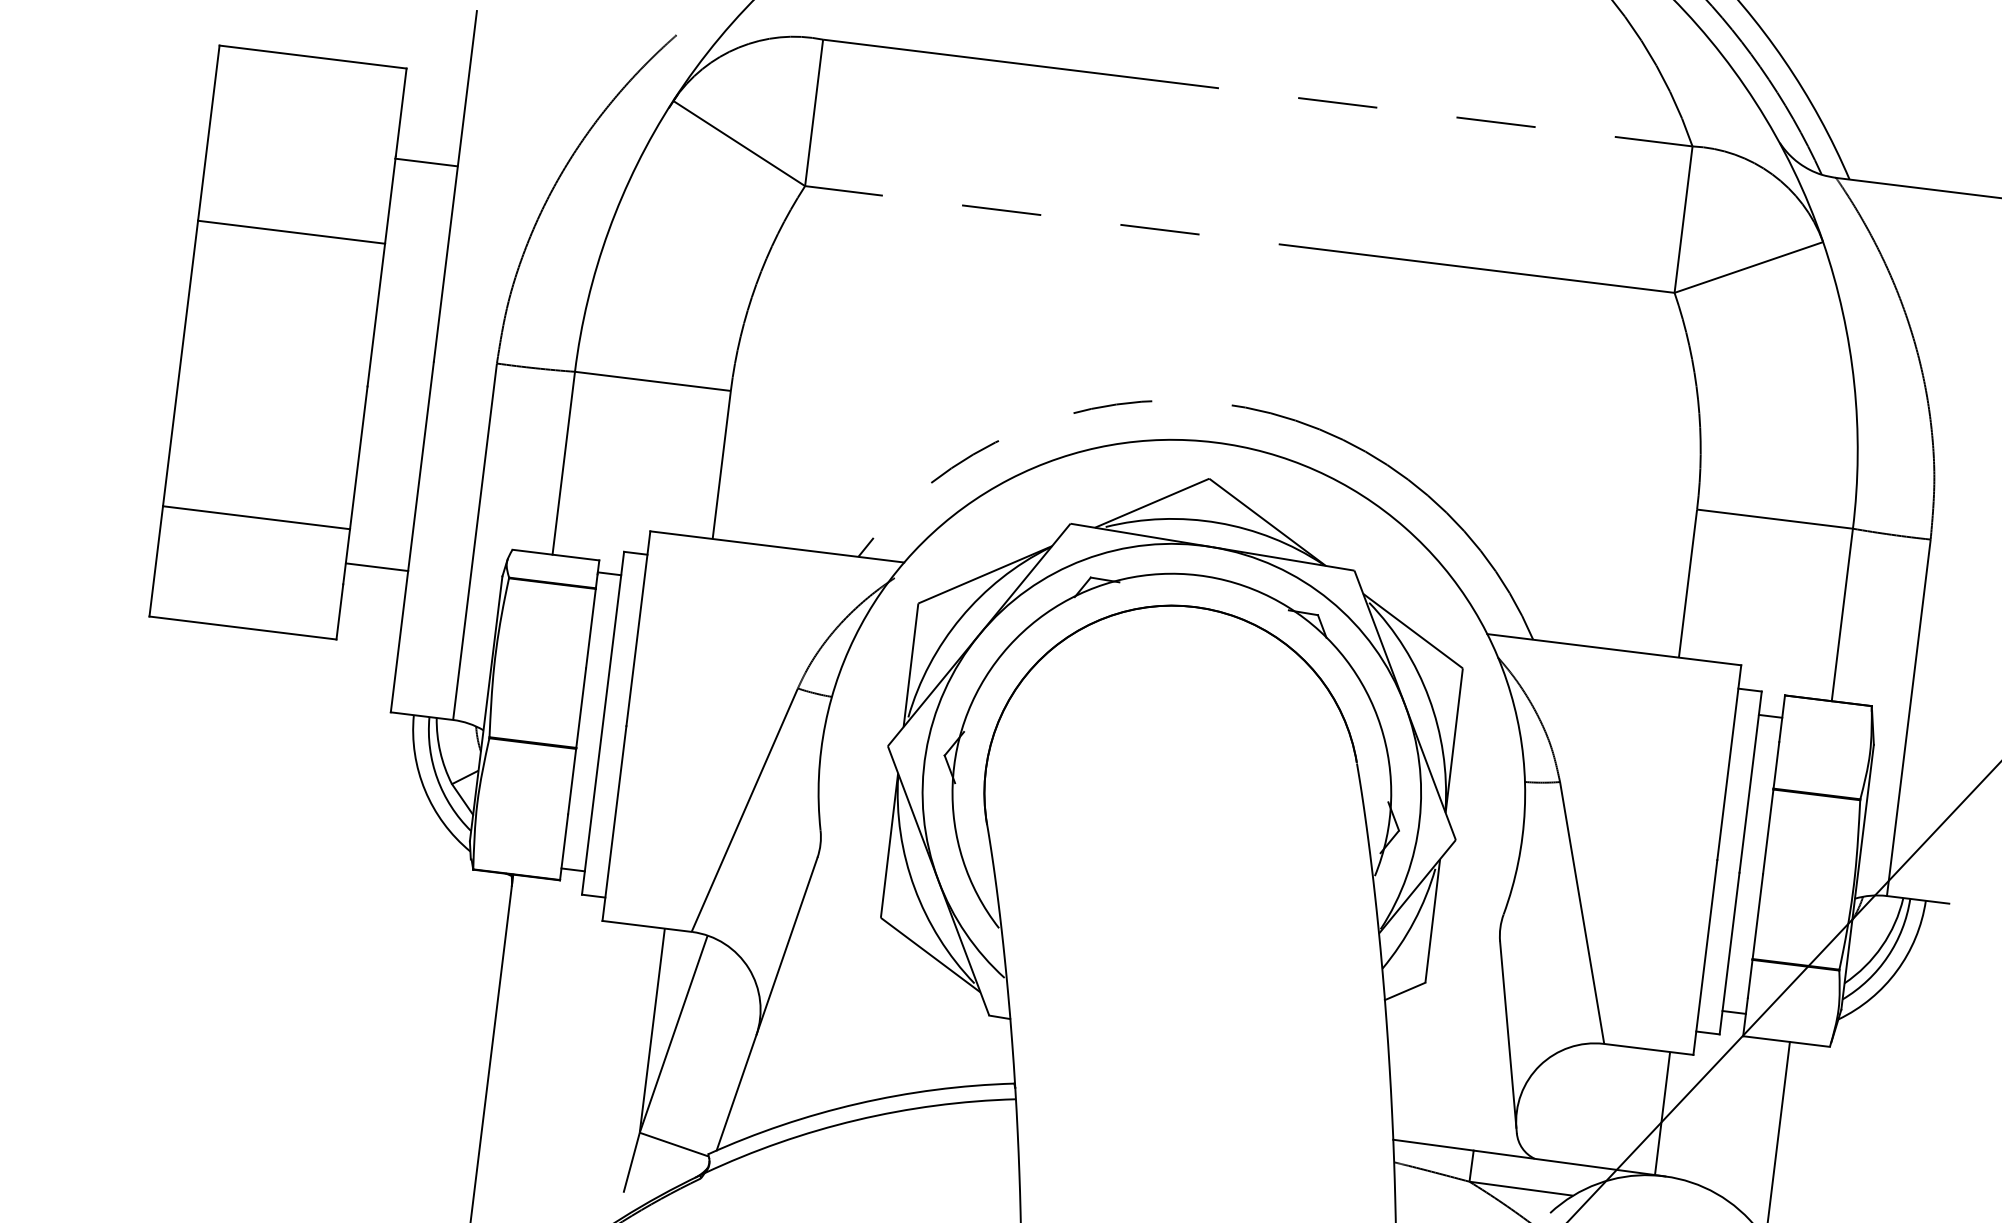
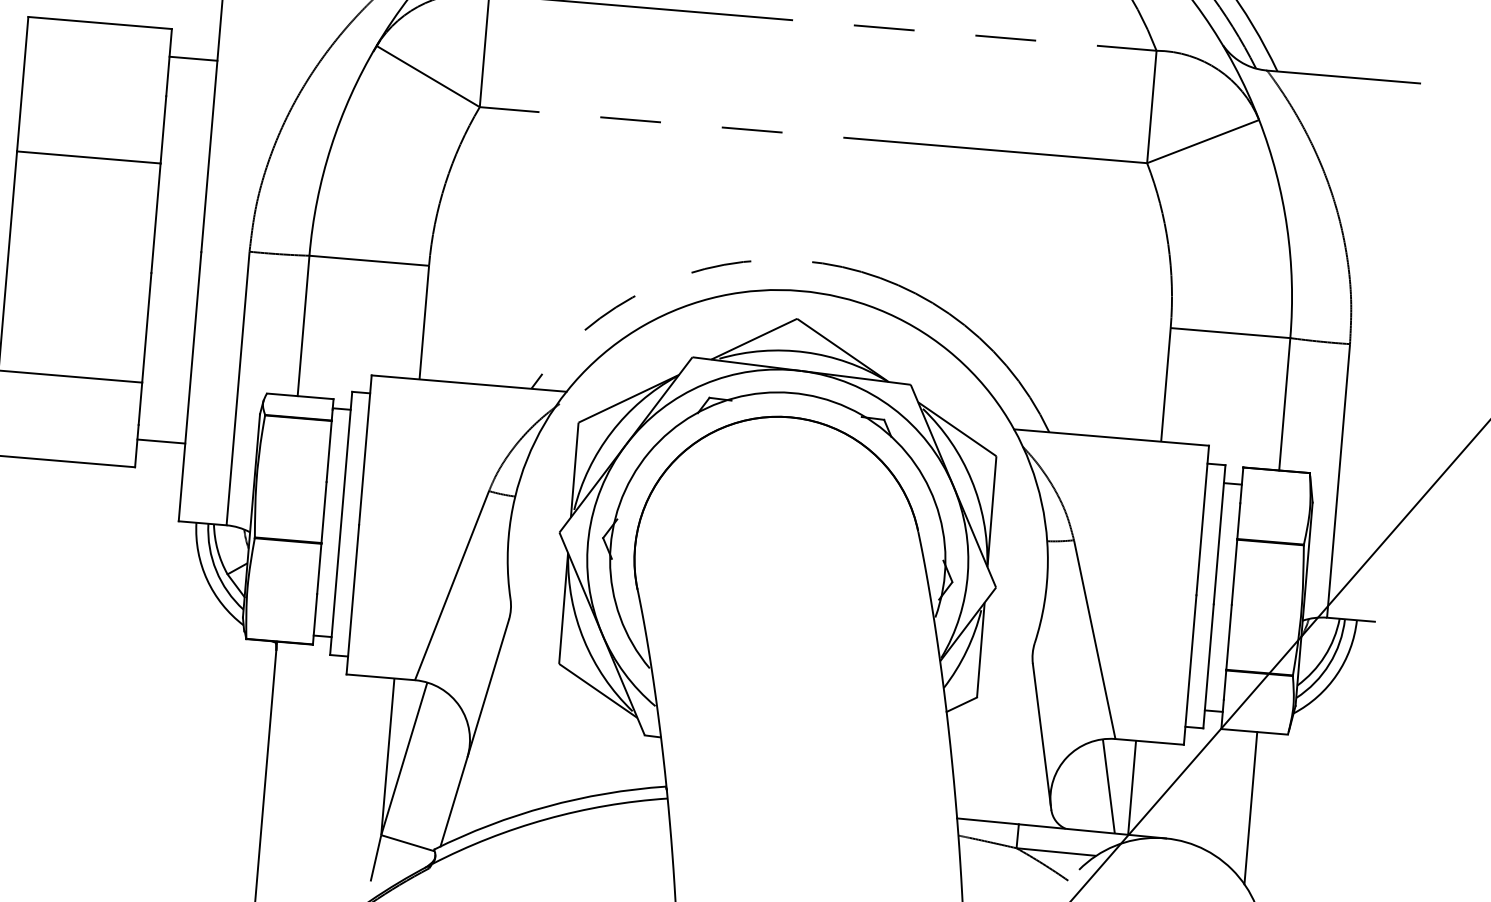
line: (426, 162) -> (193, 58), moved
line: (376, 567) -> (160, 441), moved
line: (1592, 1105) -> (1108, 786), added
line: (1662, 1113) -> (1132, 787), moved

